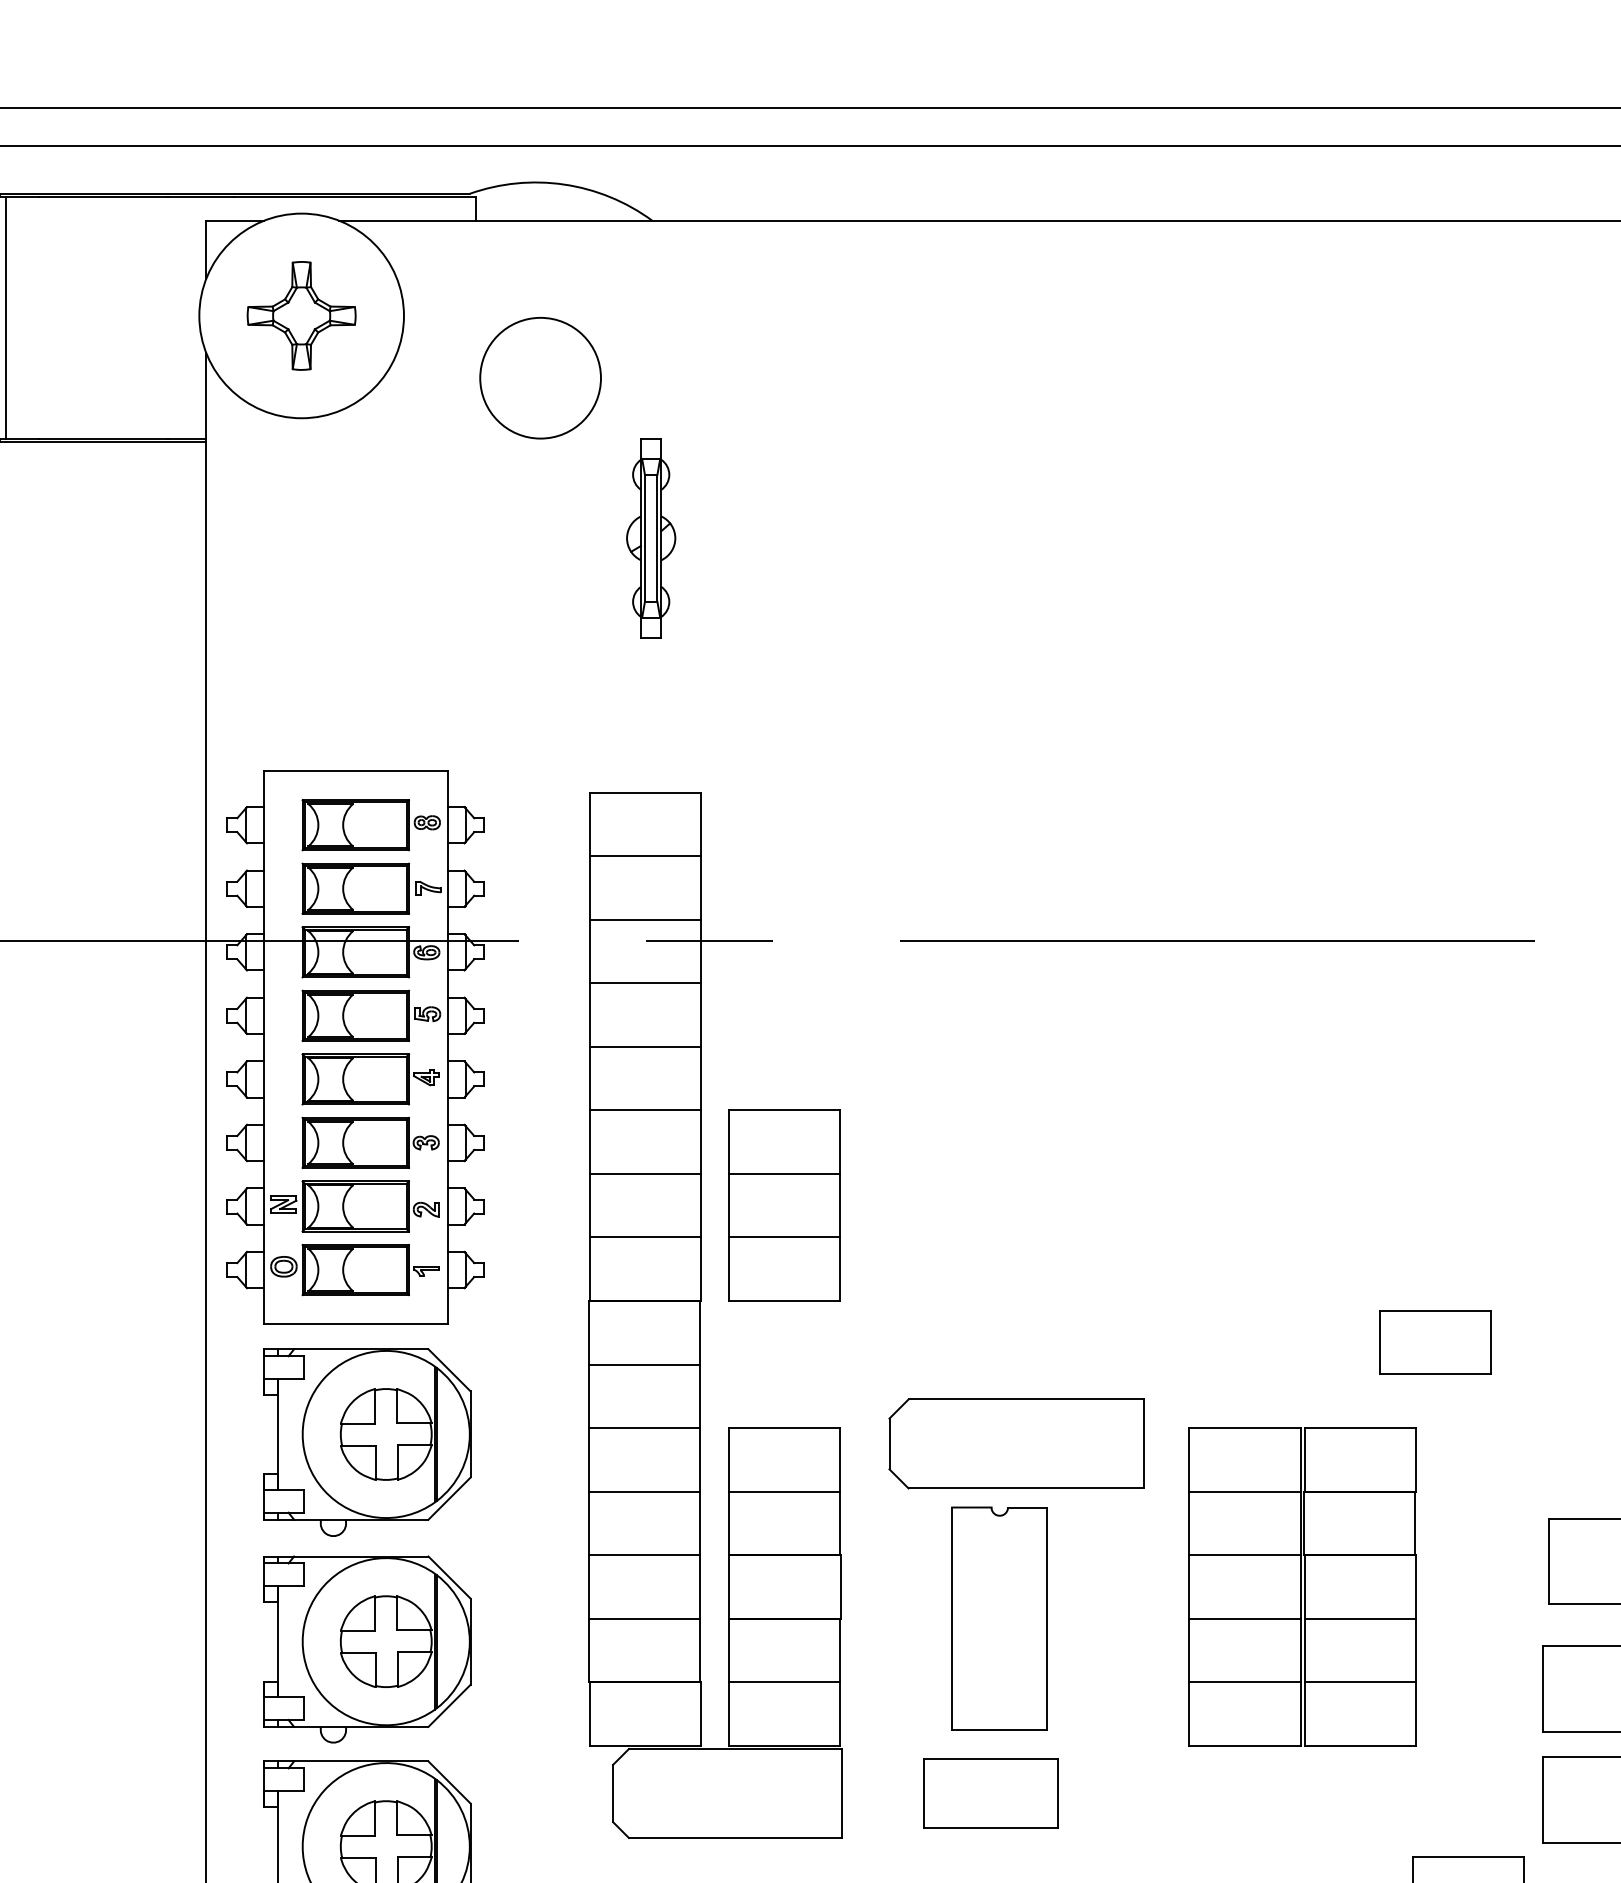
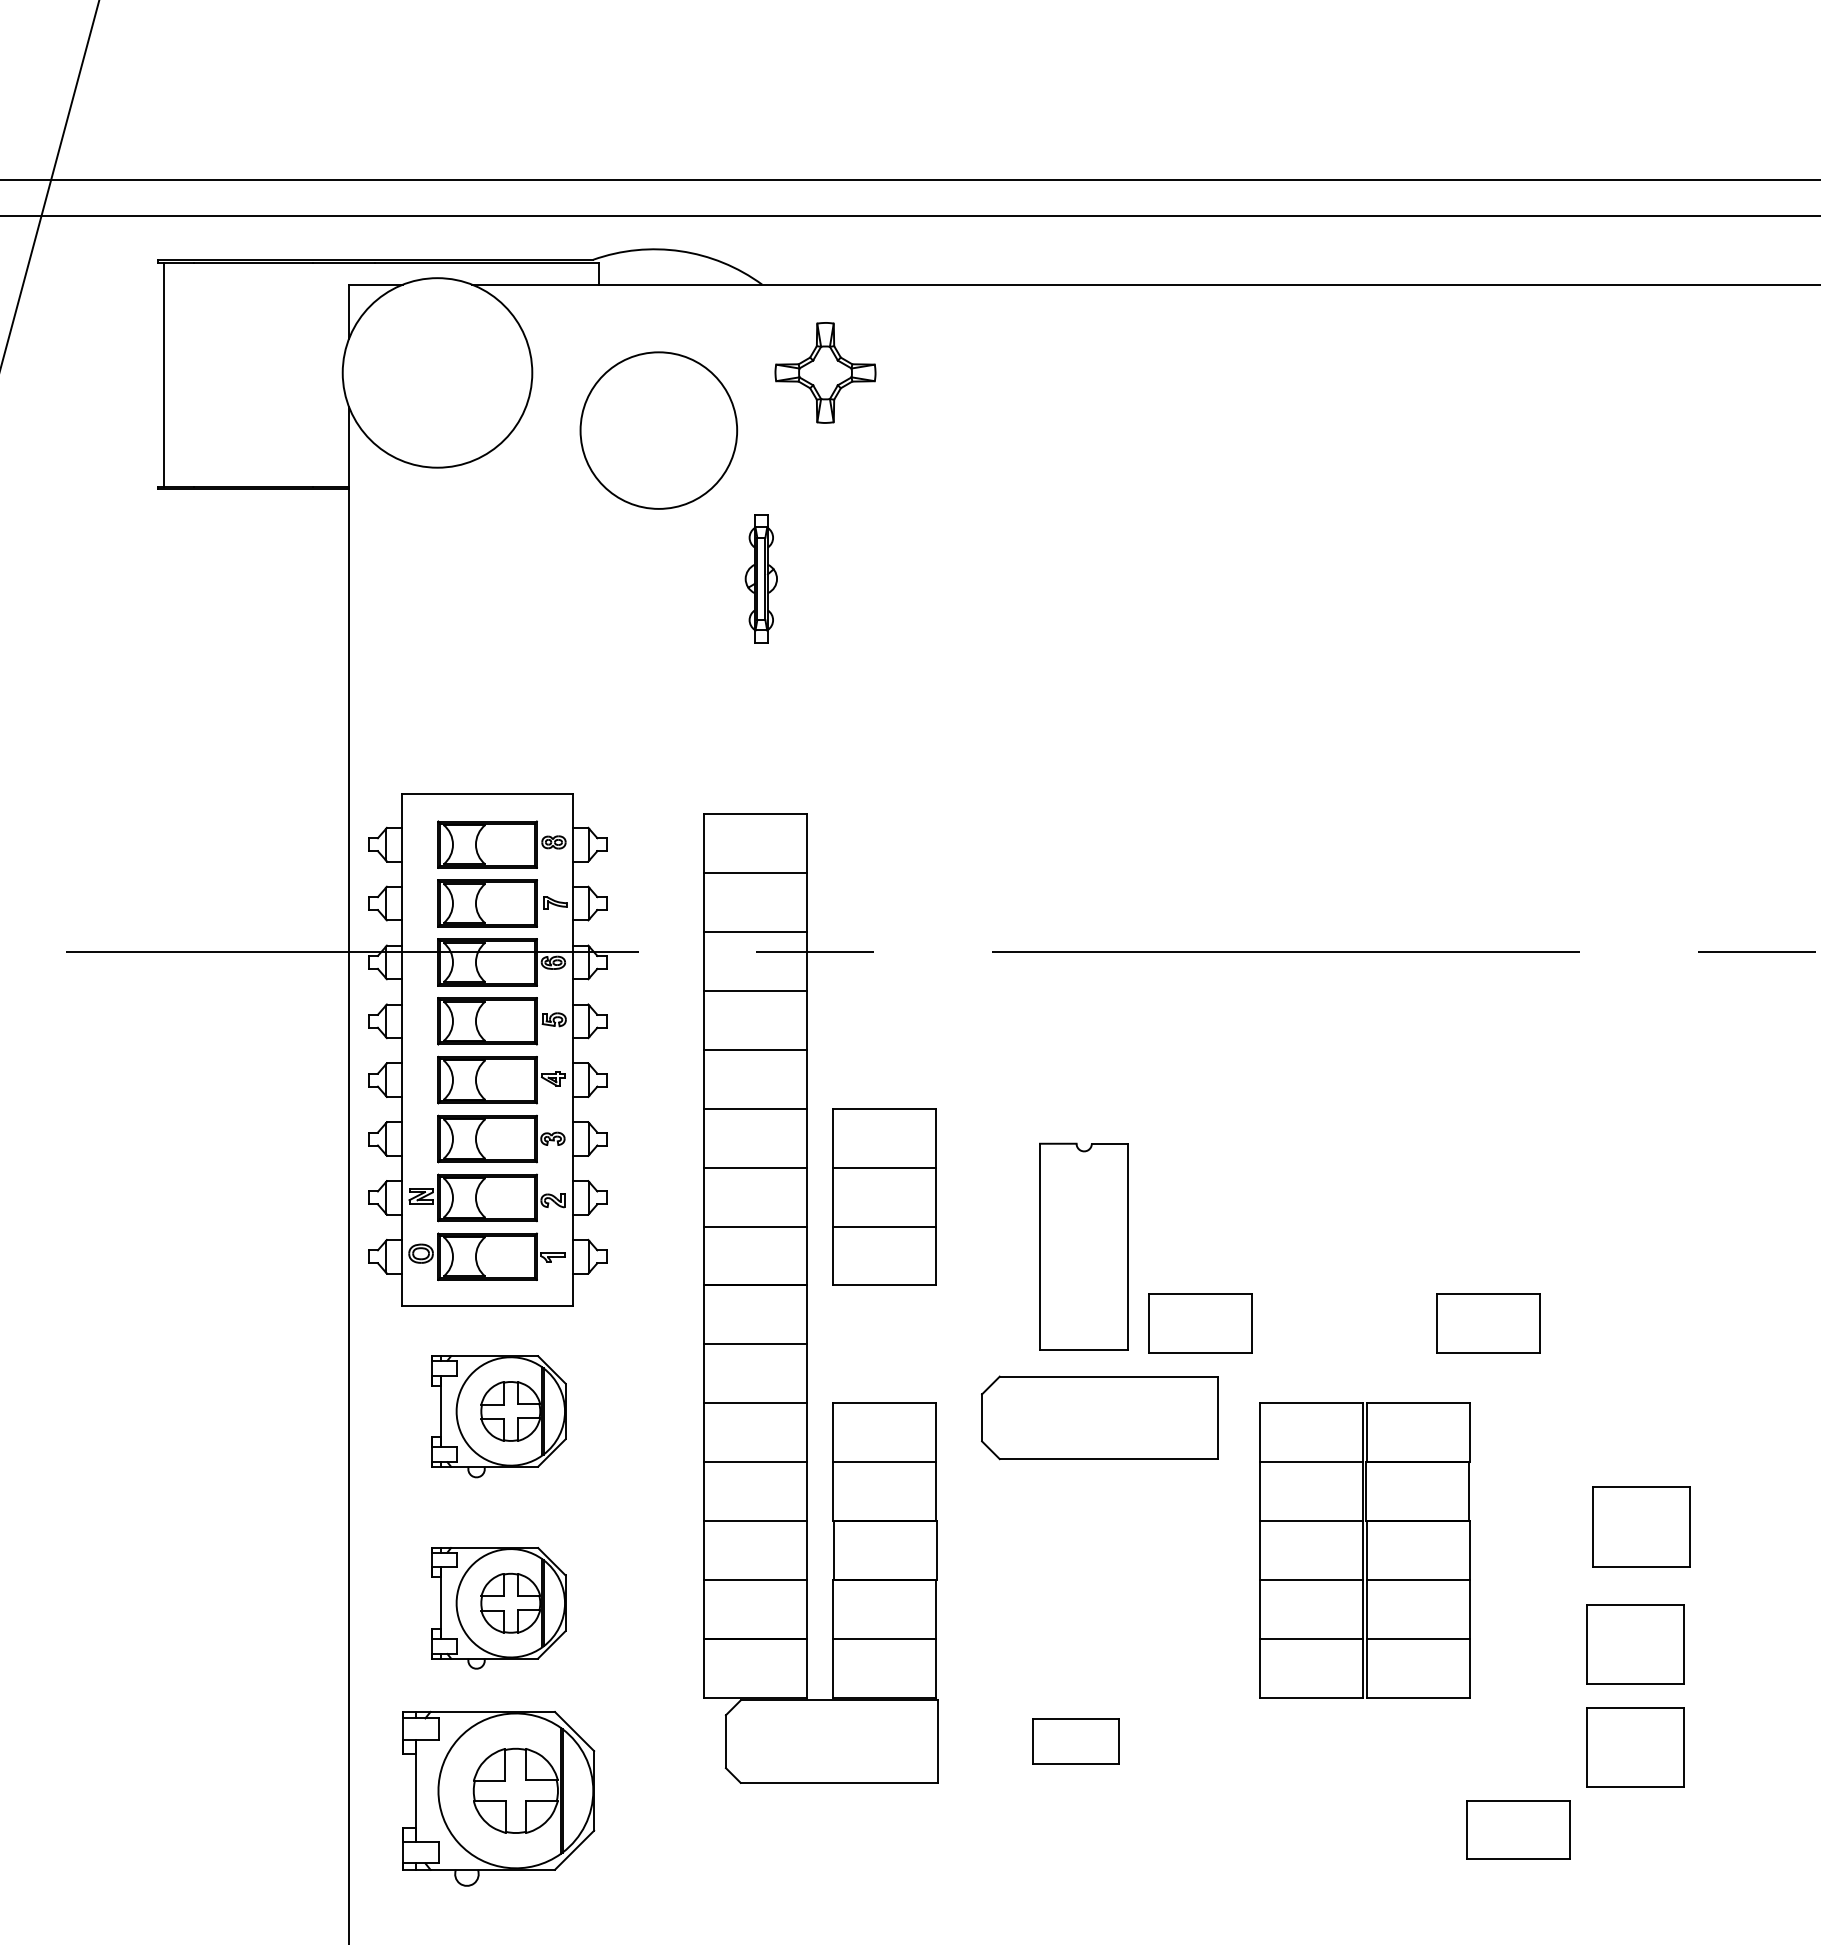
part: (301, 315) -> (825, 372), moved
circle: (540, 378) -> (658, 430), size x1.4
part: (651, 537) -> (761, 578), size x0.7
part: (1125, 1342) -> (1200, 1323), added
part: (367, 1442) -> (498, 1416), size x0.7
part: (999, 1618) -> (1083, 1246), moved
part: (367, 1649) -> (498, 1608), size x0.7
part: (990, 1793) -> (1075, 1741), size x0.7

